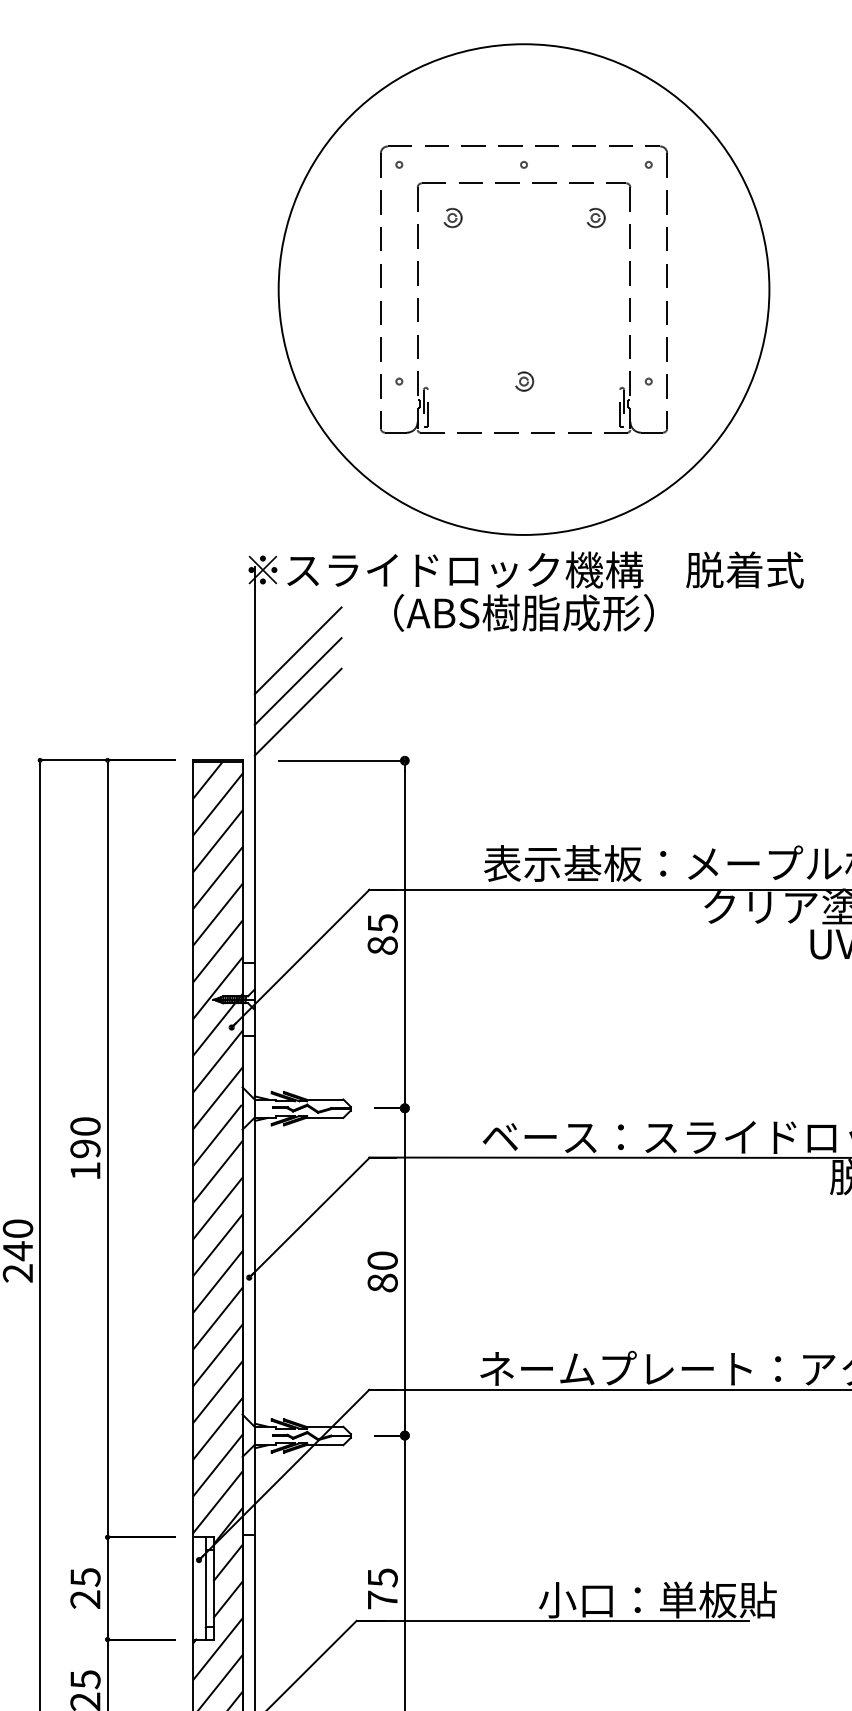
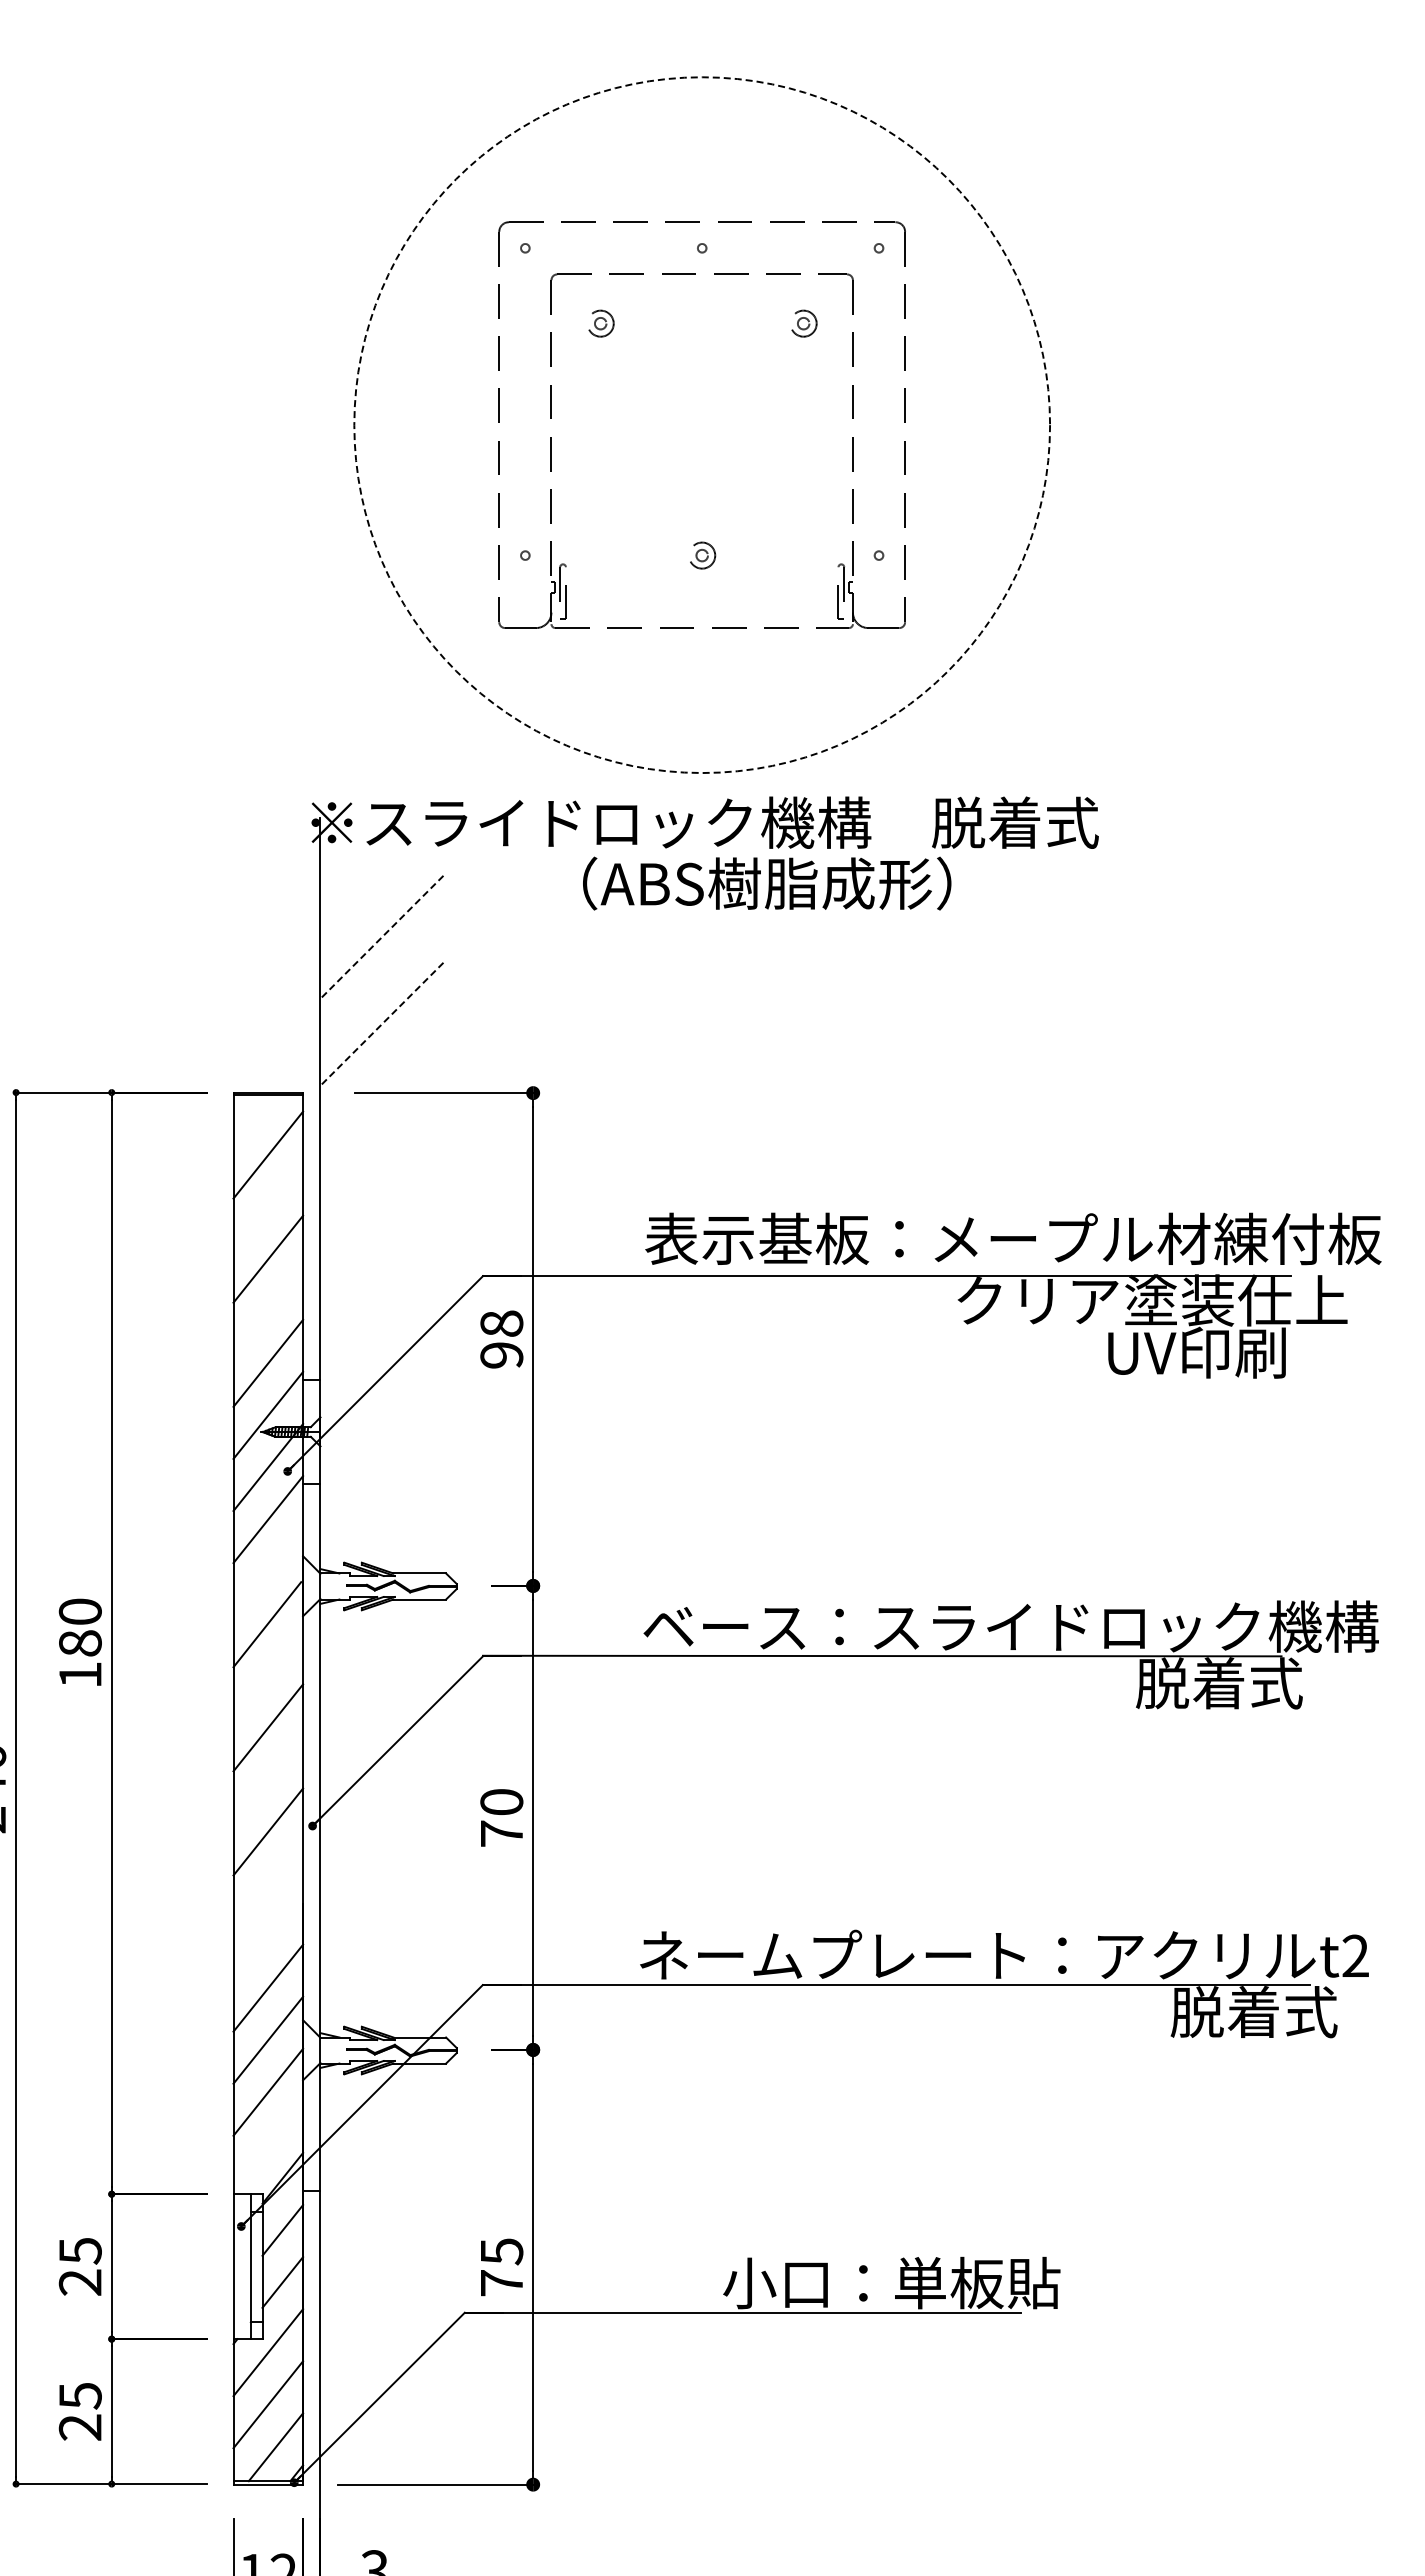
circle: (524, 289) -> (702, 425), solid -> dashed
text: (524, 612) -> (767, 883), moved
line: (297, 650) -> (381, 937), solid -> dashed
line: (297, 681) -> (381, 980), removed
line: (297, 712) -> (381, 1024), solid -> dashed
line: (207, 780) -> (253, 1120), removed
line: (218, 840) -> (268, 1206), removed
line: (218, 914) -> (268, 1310), removed
text: (382, 934) -> (501, 1339), 85 -> 98
line: (218, 1098) -> (268, 1571), removed
text: (84, 1148) -> (79, 1643), 190 -> 180
line: (218, 1171) -> (268, 1675), removed
line: (218, 1244) -> (268, 1779), removed
text: (382, 1282) -> (501, 1833), 80 -> 70
line: (218, 1318) -> (268, 1883), removed
line: (218, 1354) -> (268, 1935), removed
line: (218, 1501) -> (268, 2143), removed

